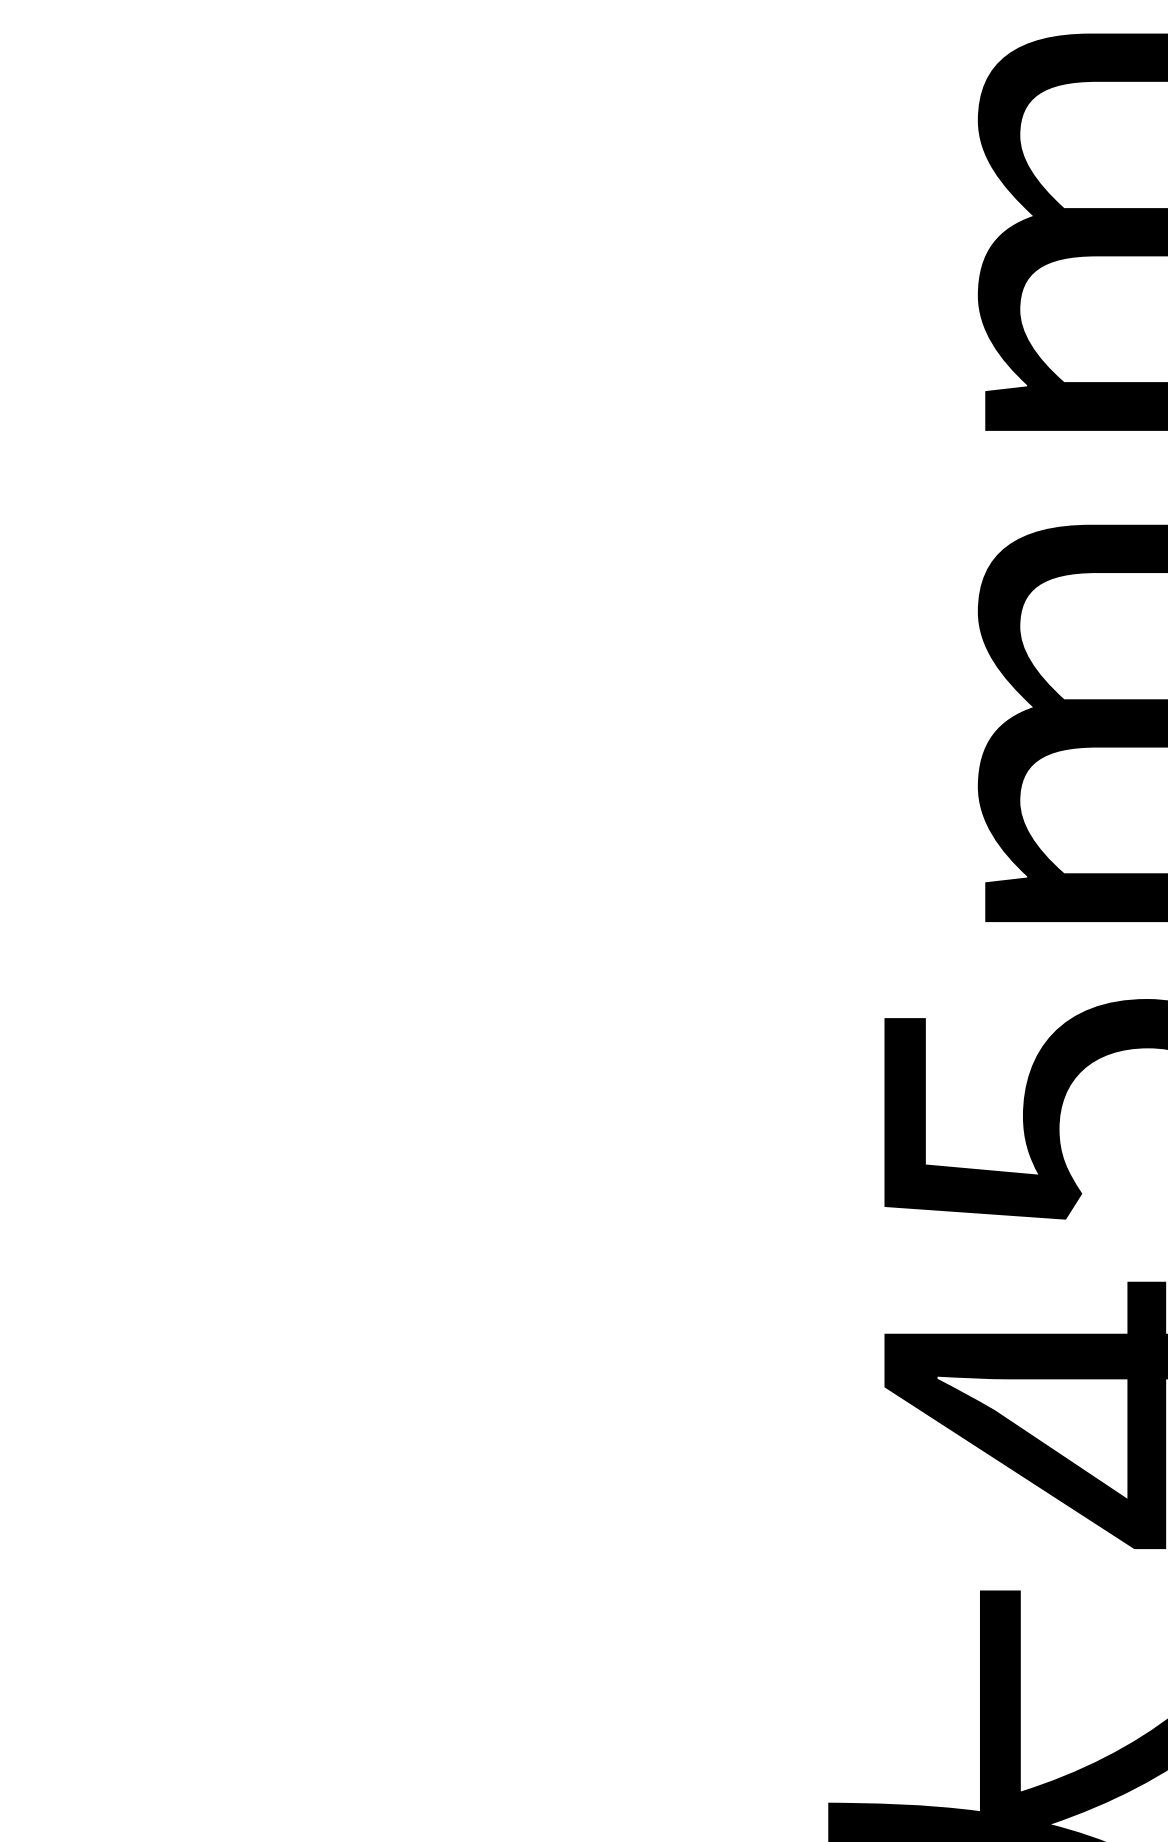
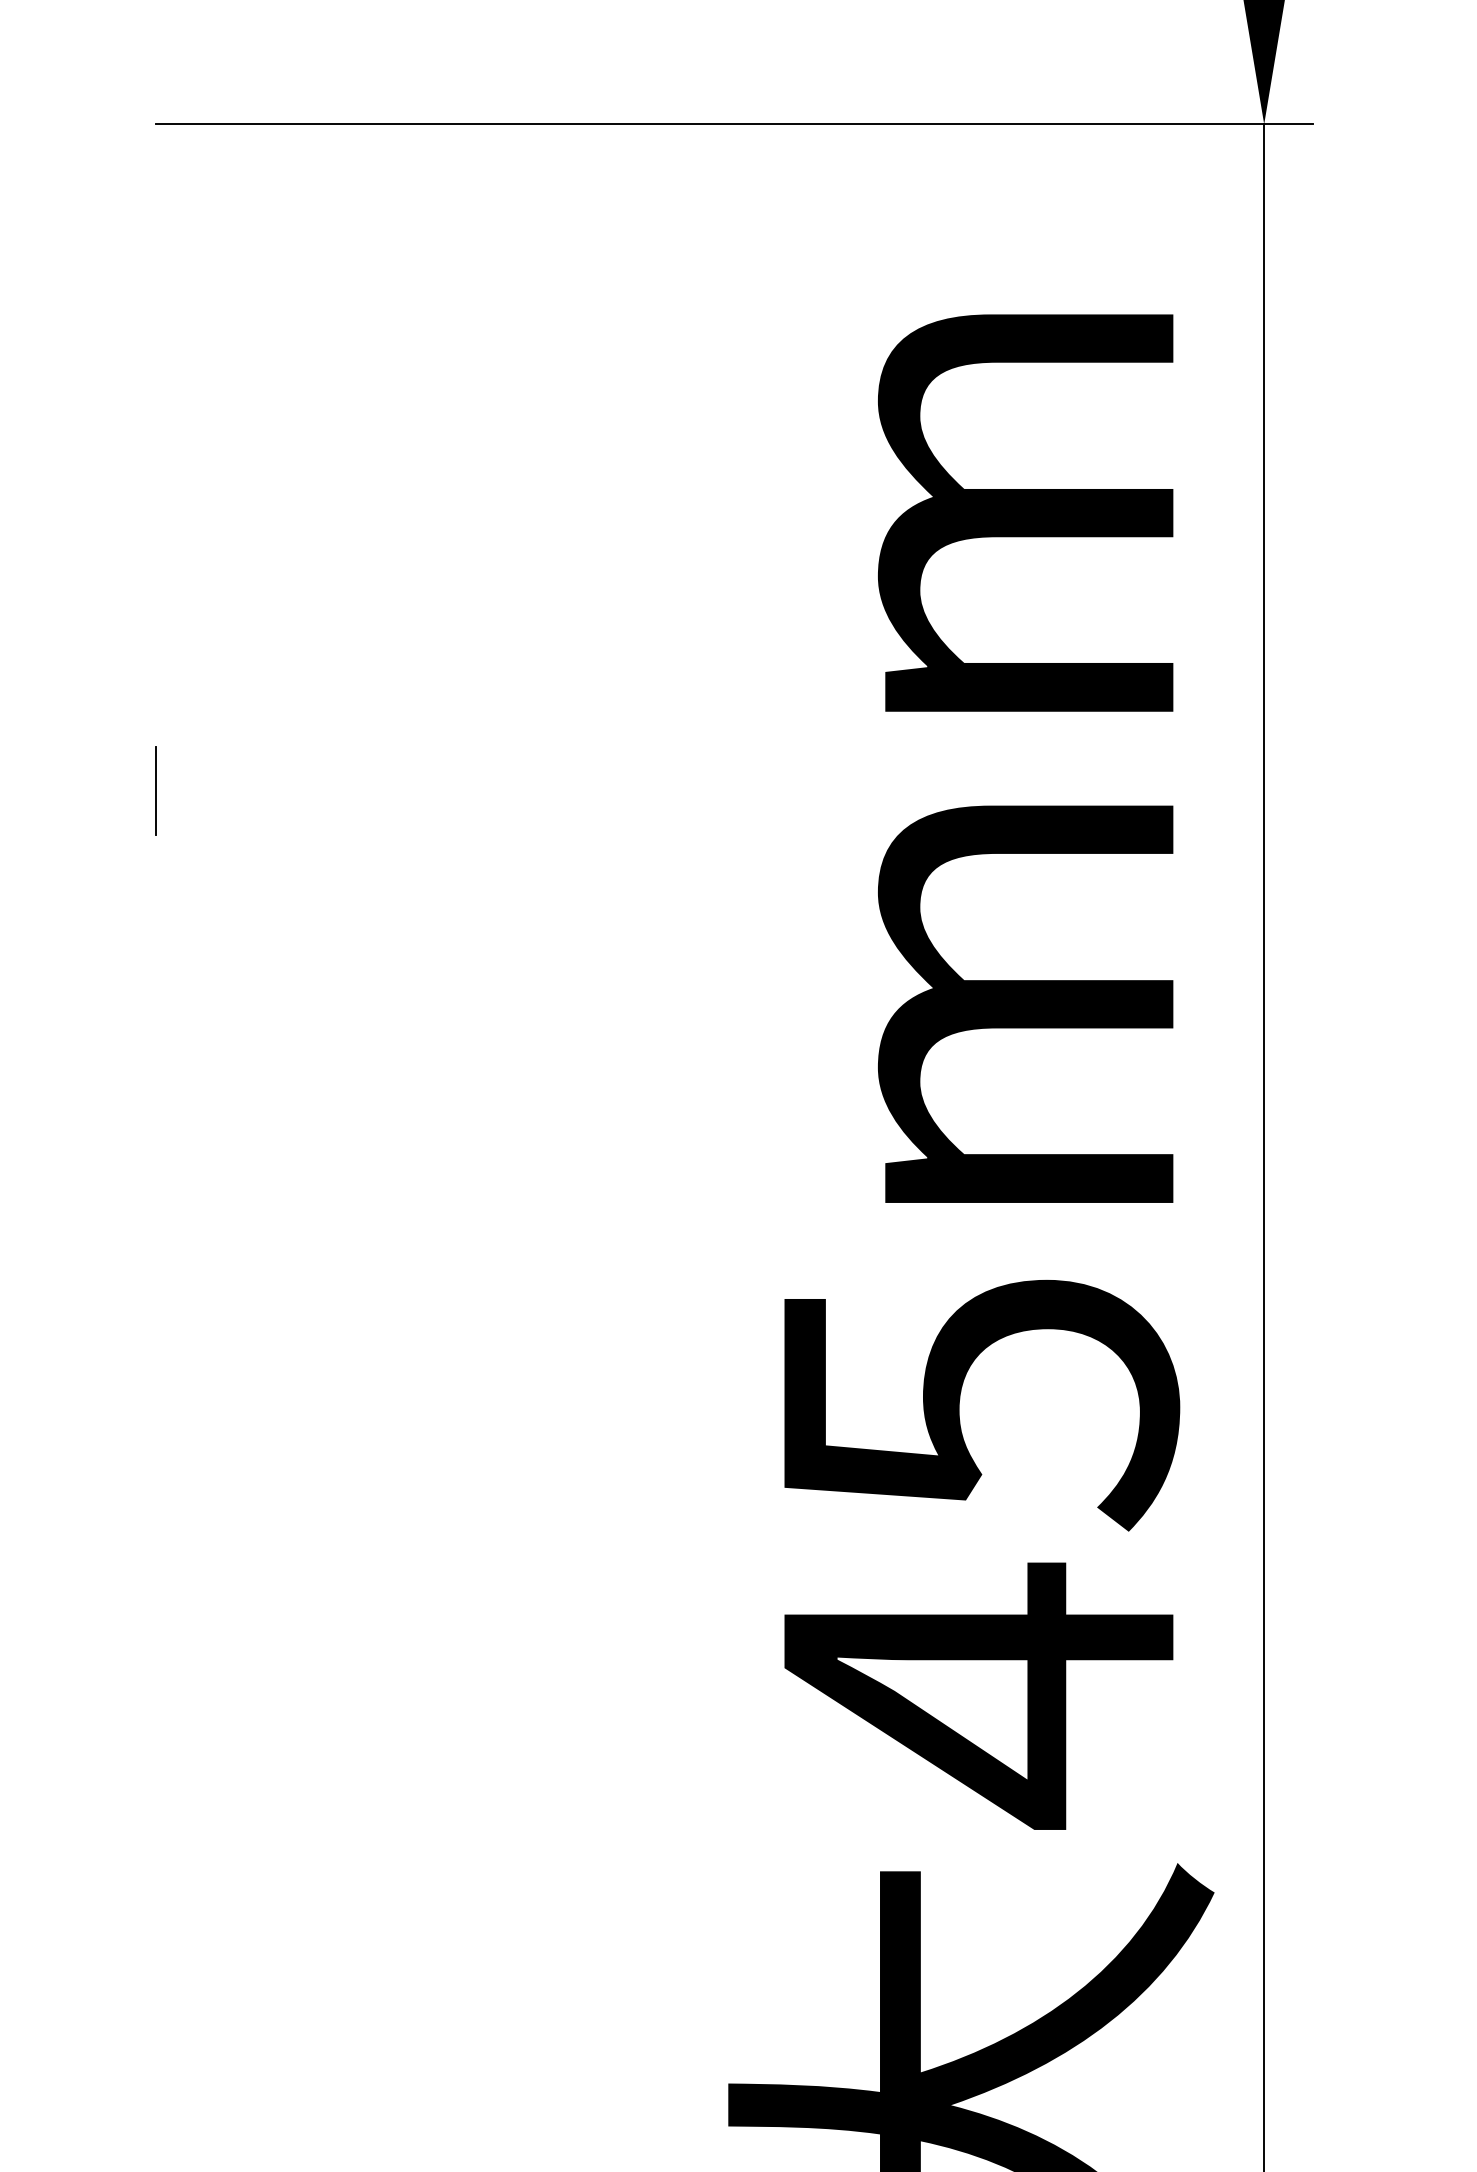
line: (255, 509) -> (155, 790), added

